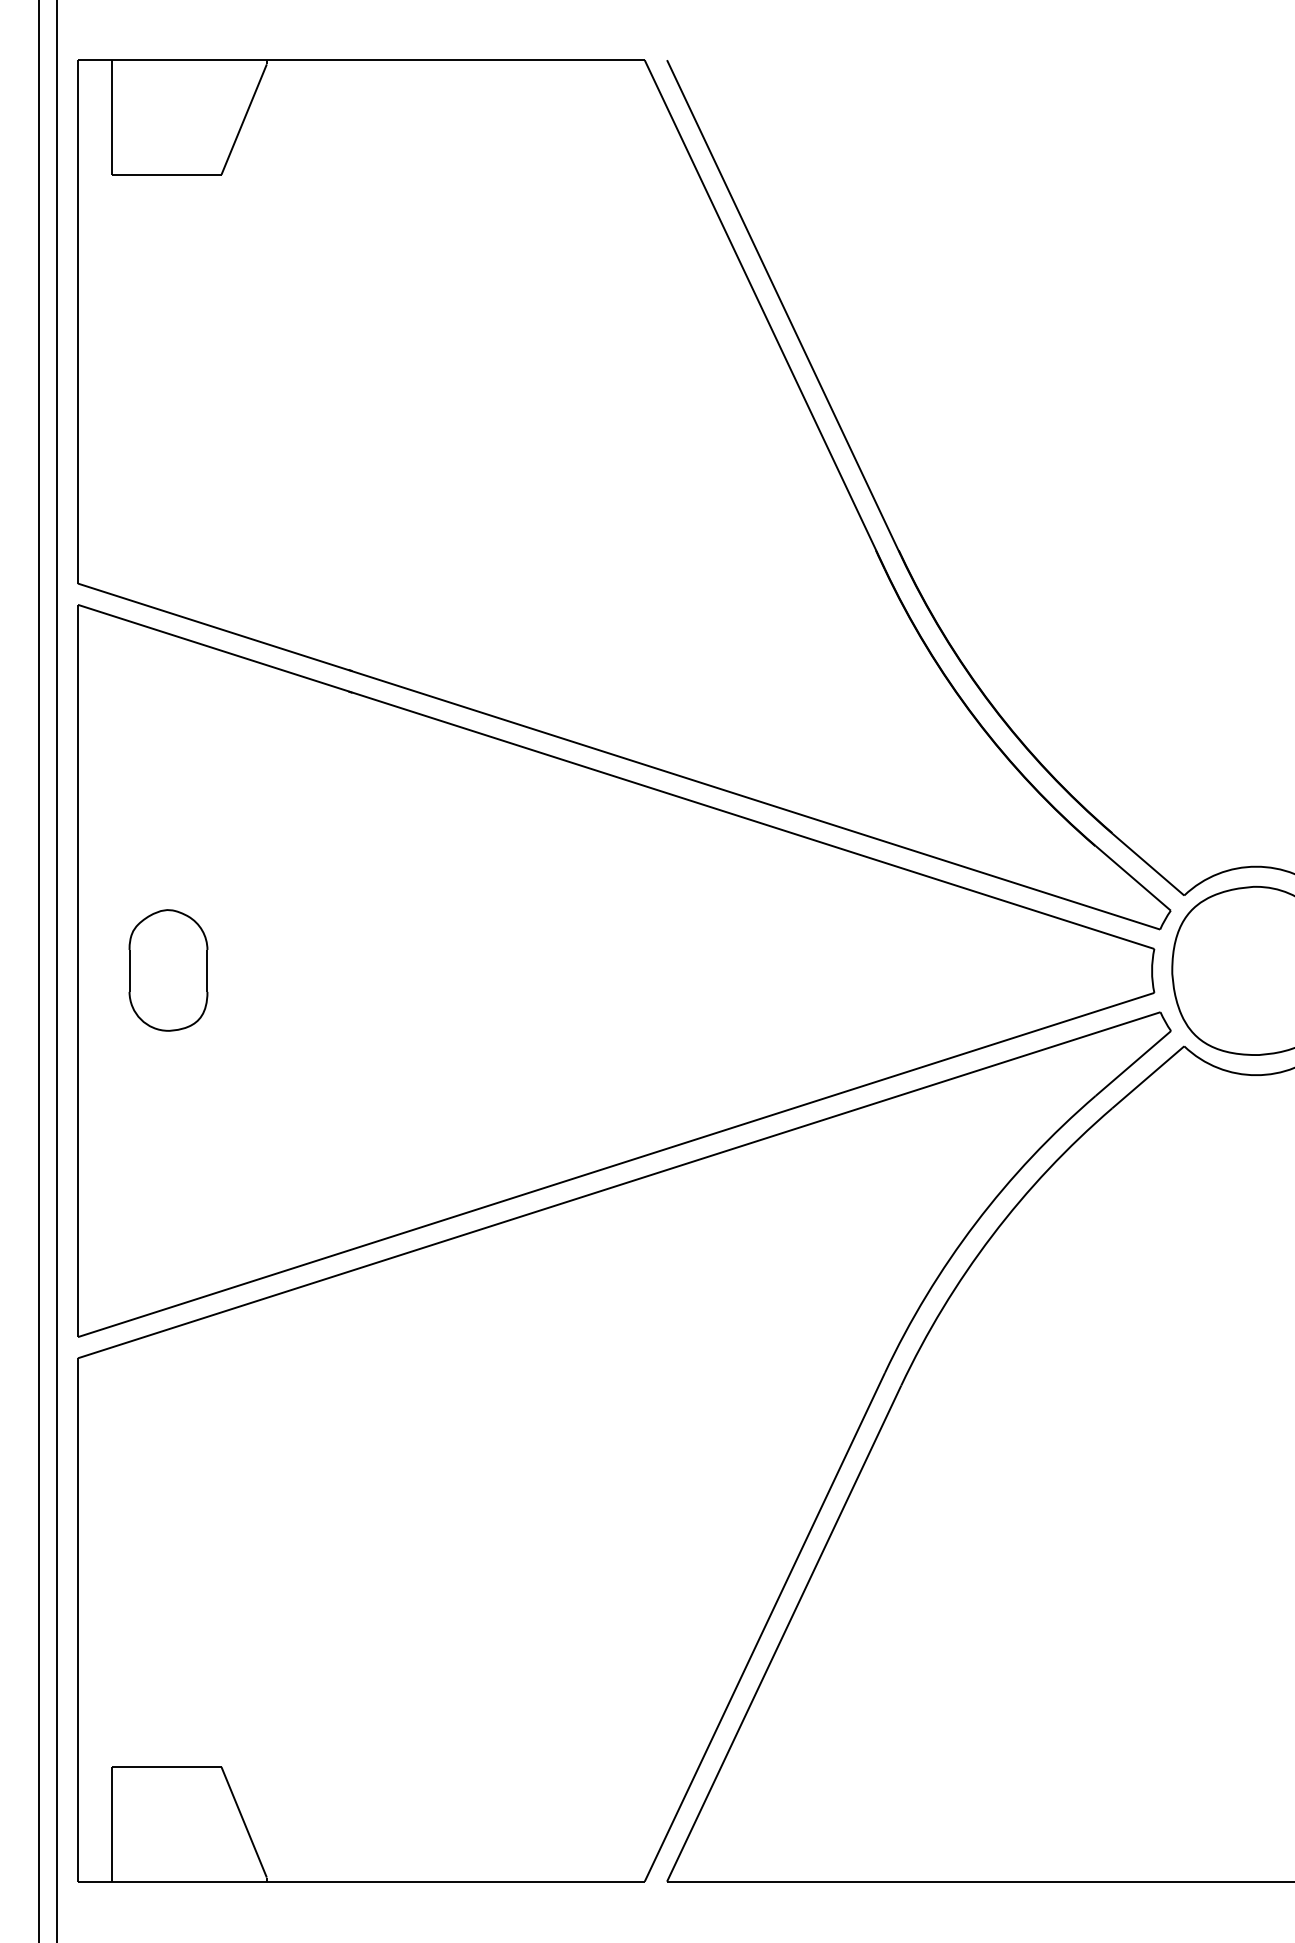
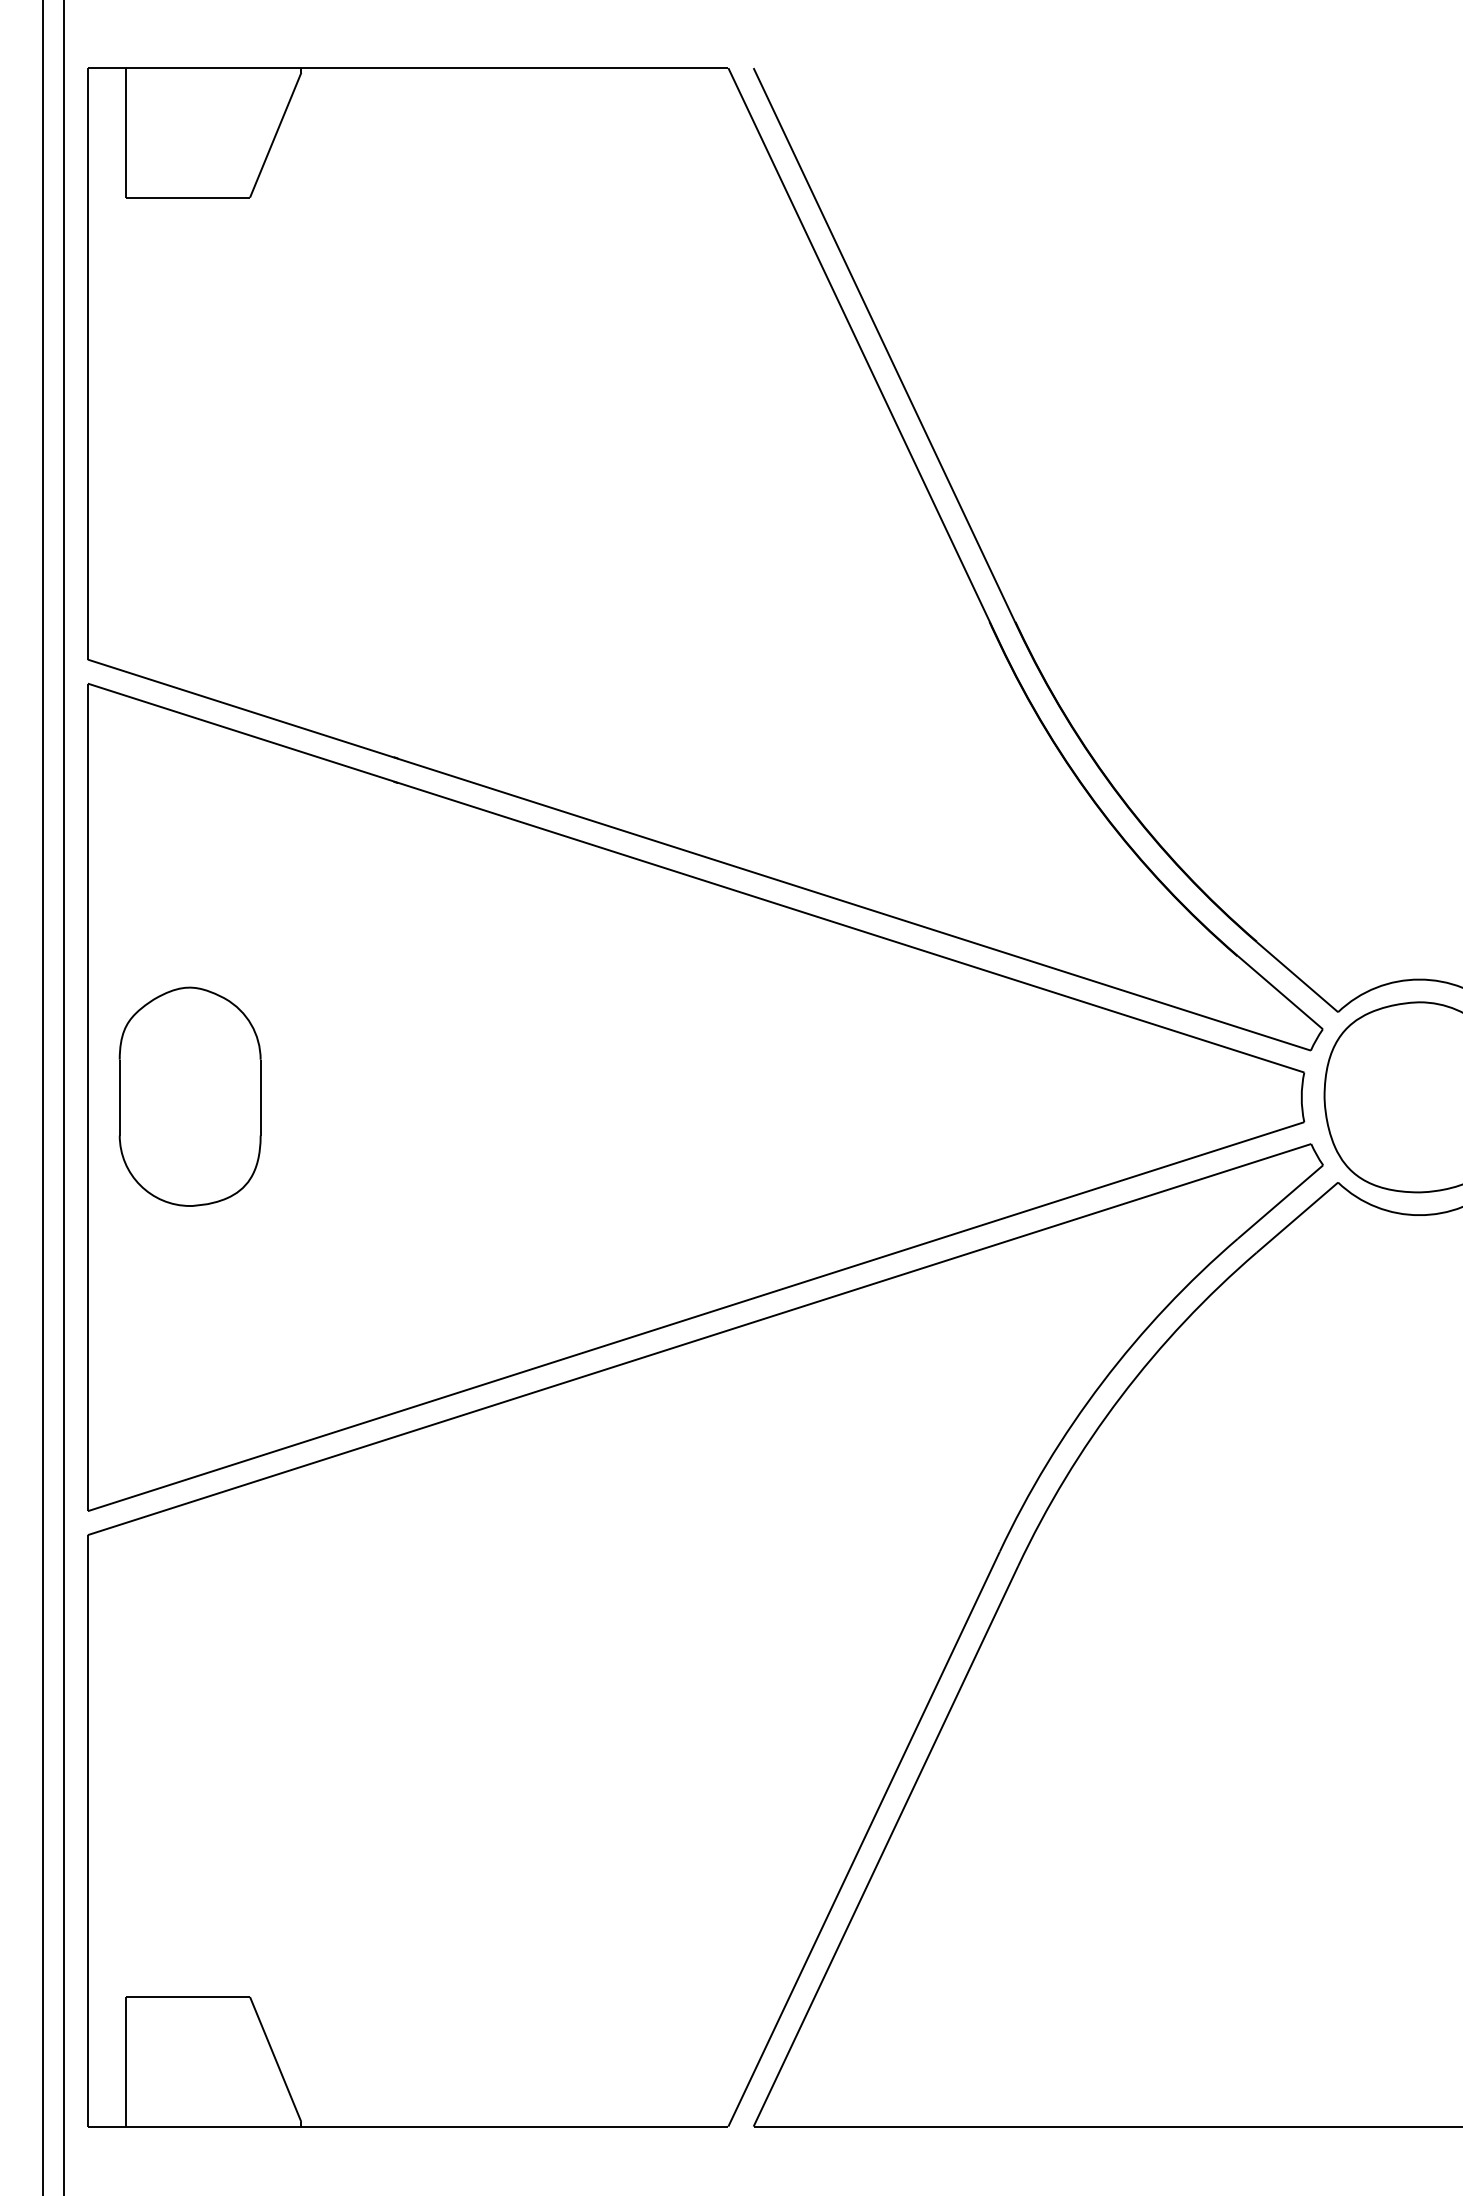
part: (168, 970) -> (190, 1096), size x1.6

